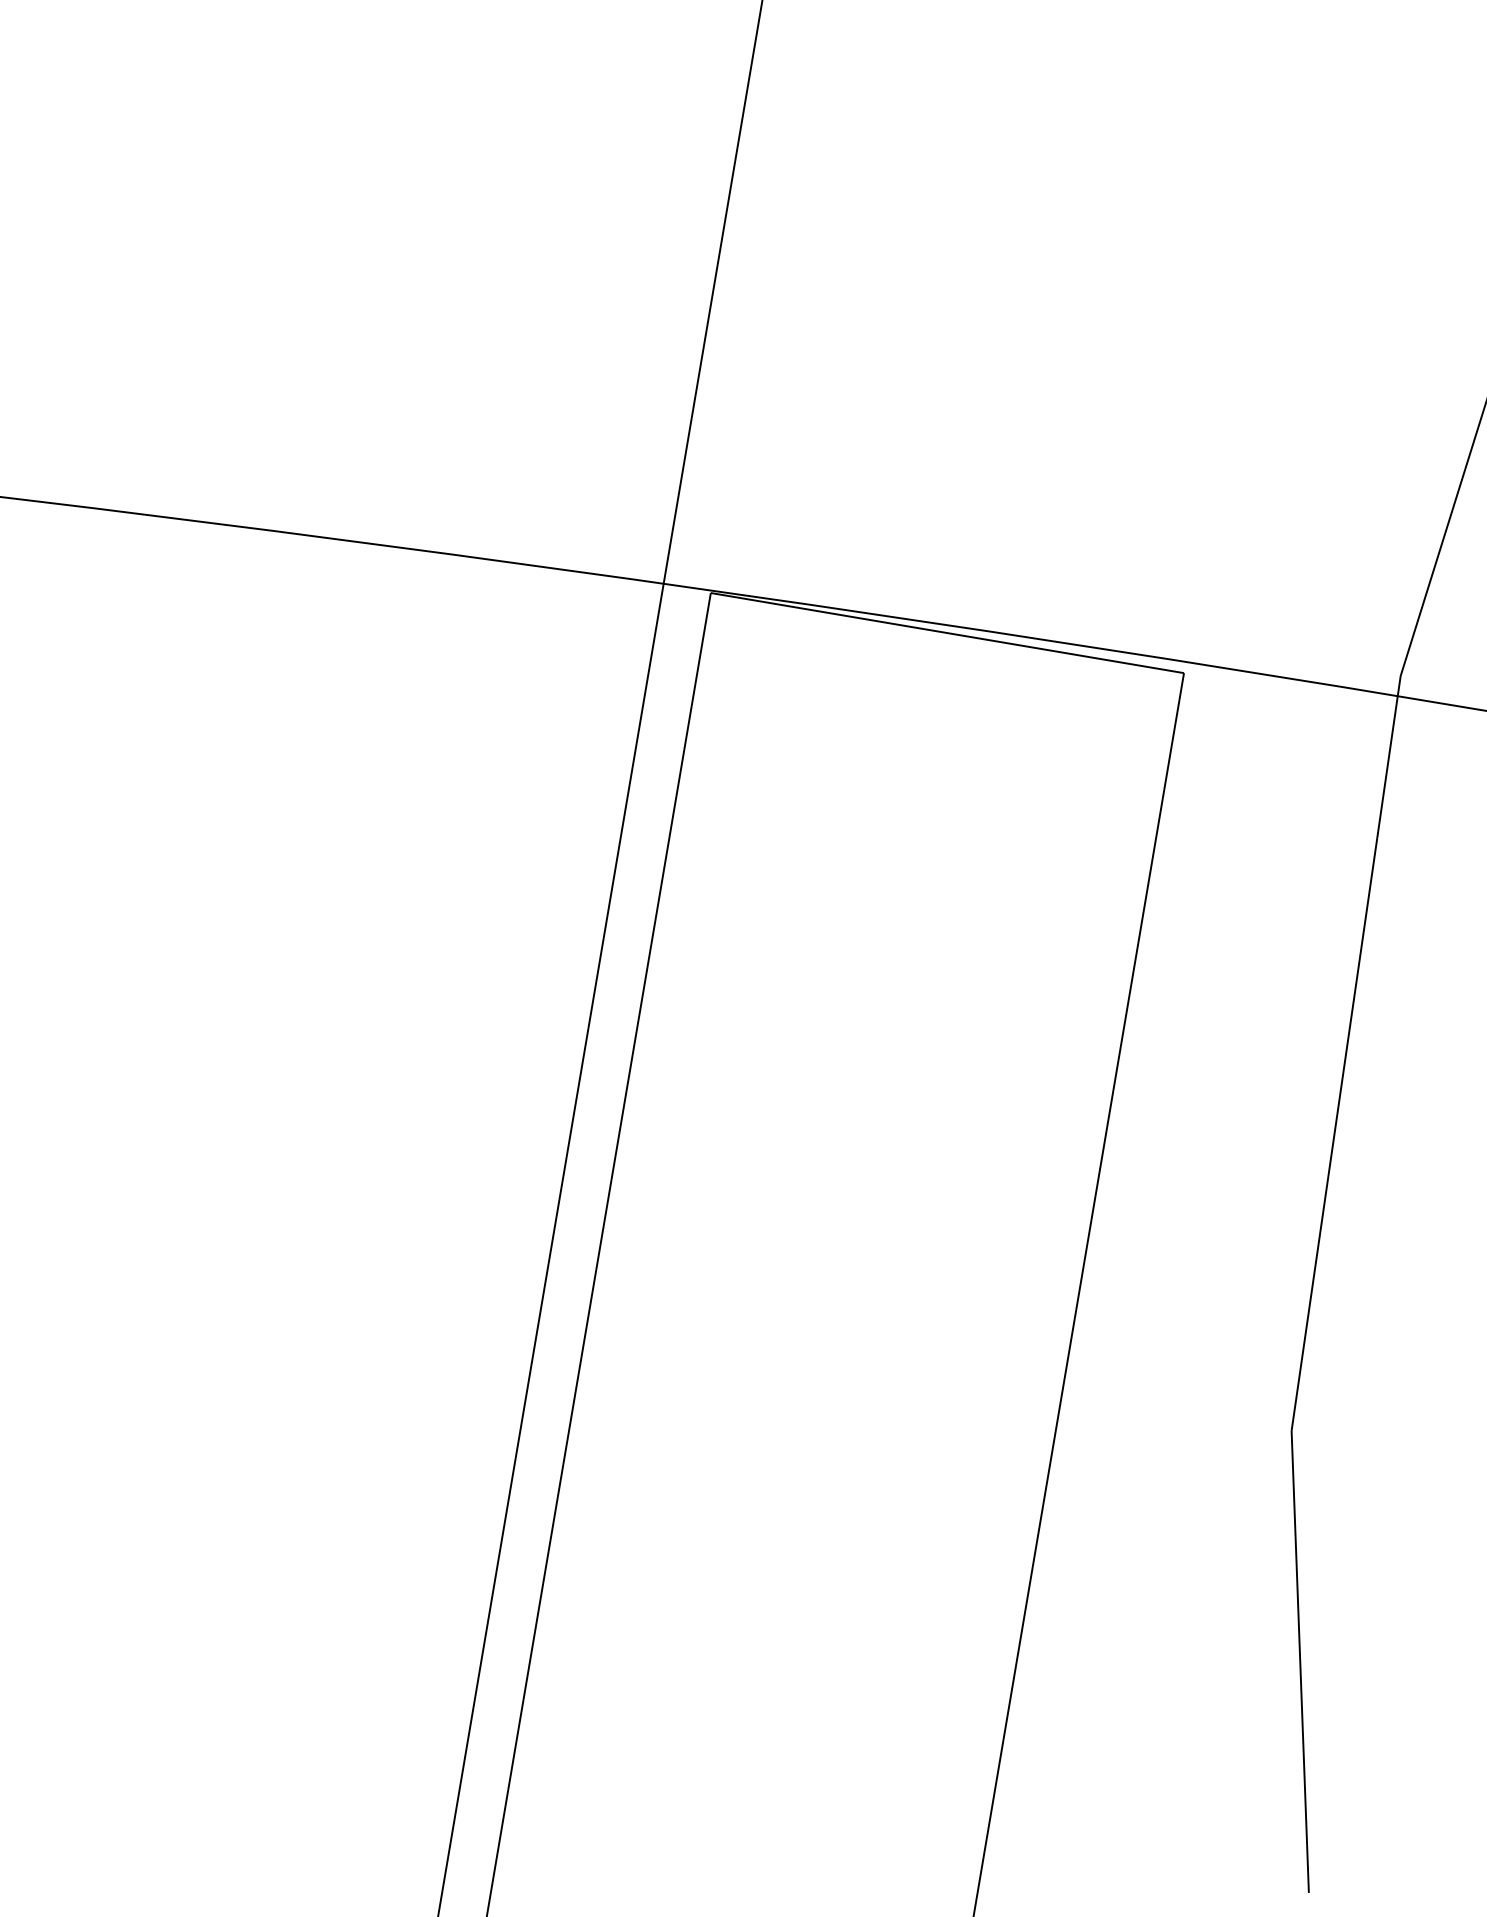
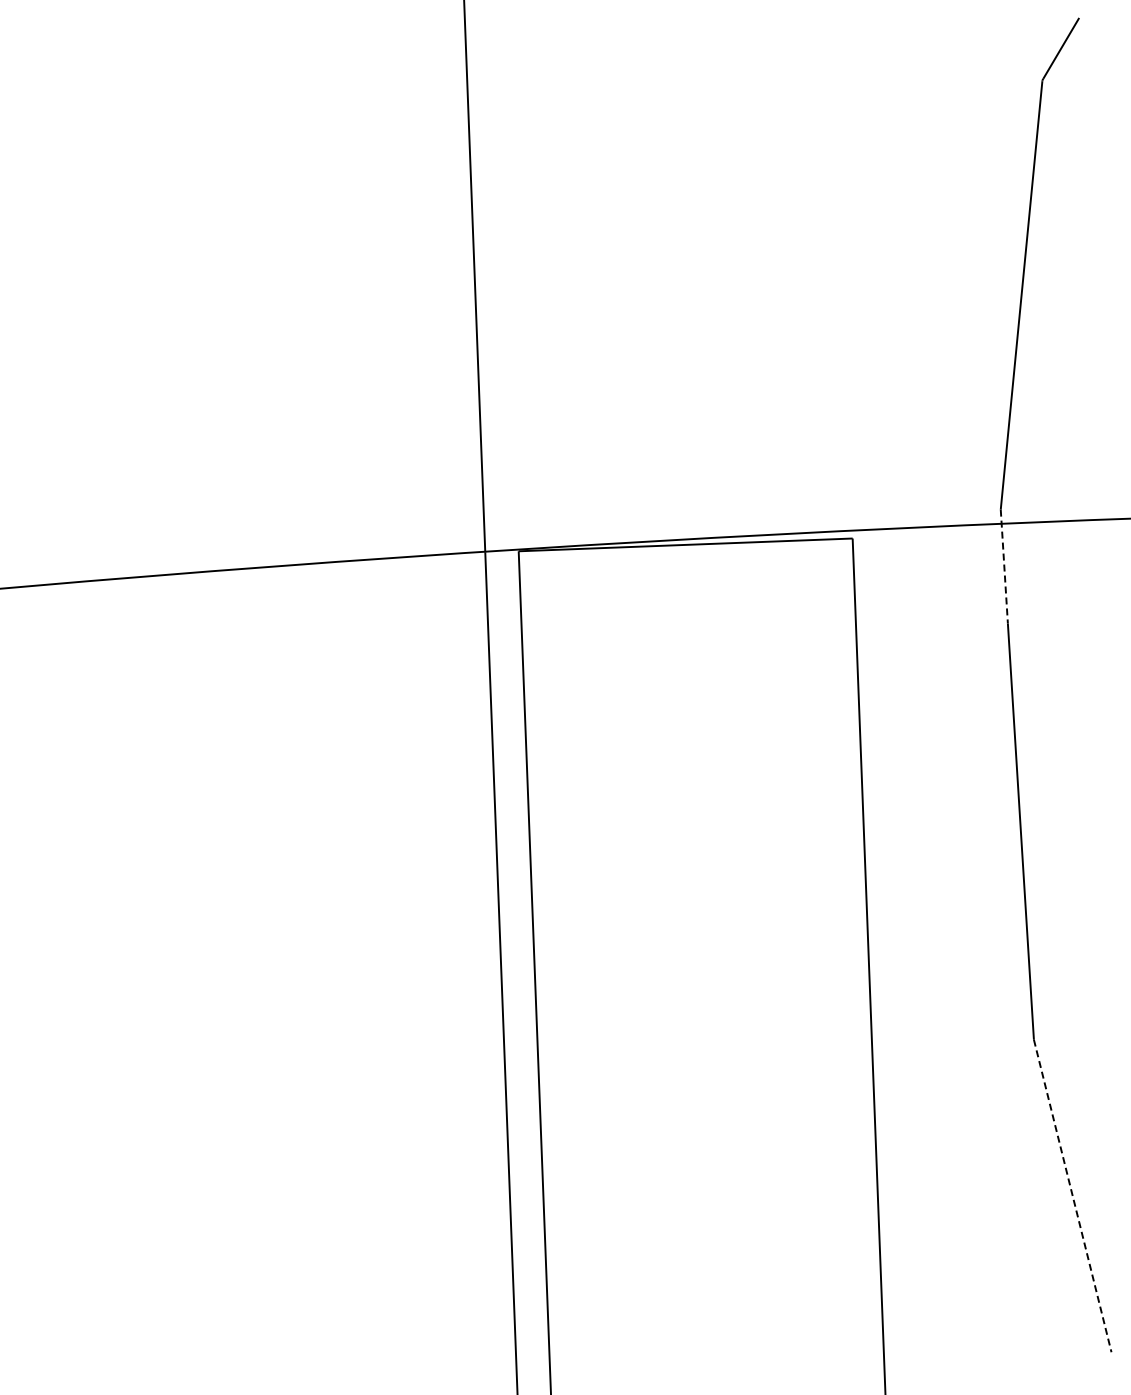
line: (1388, 758) -> (1004, 567), solid -> dashed
line: (1300, 1661) -> (1072, 1195), solid -> dashed

